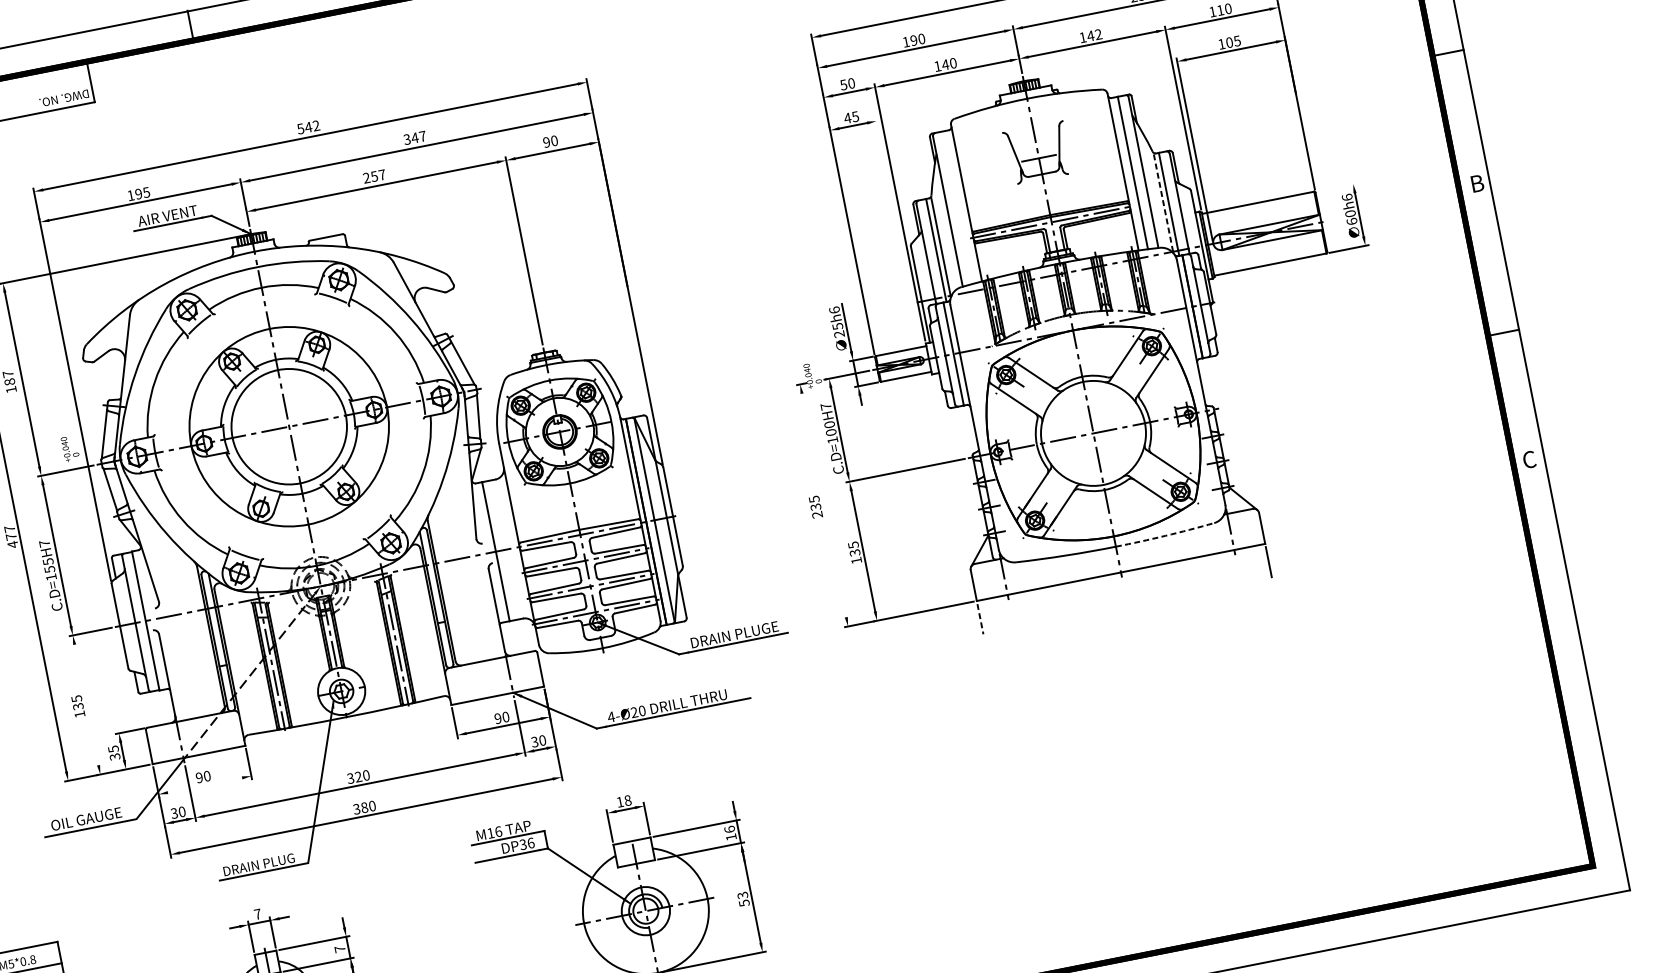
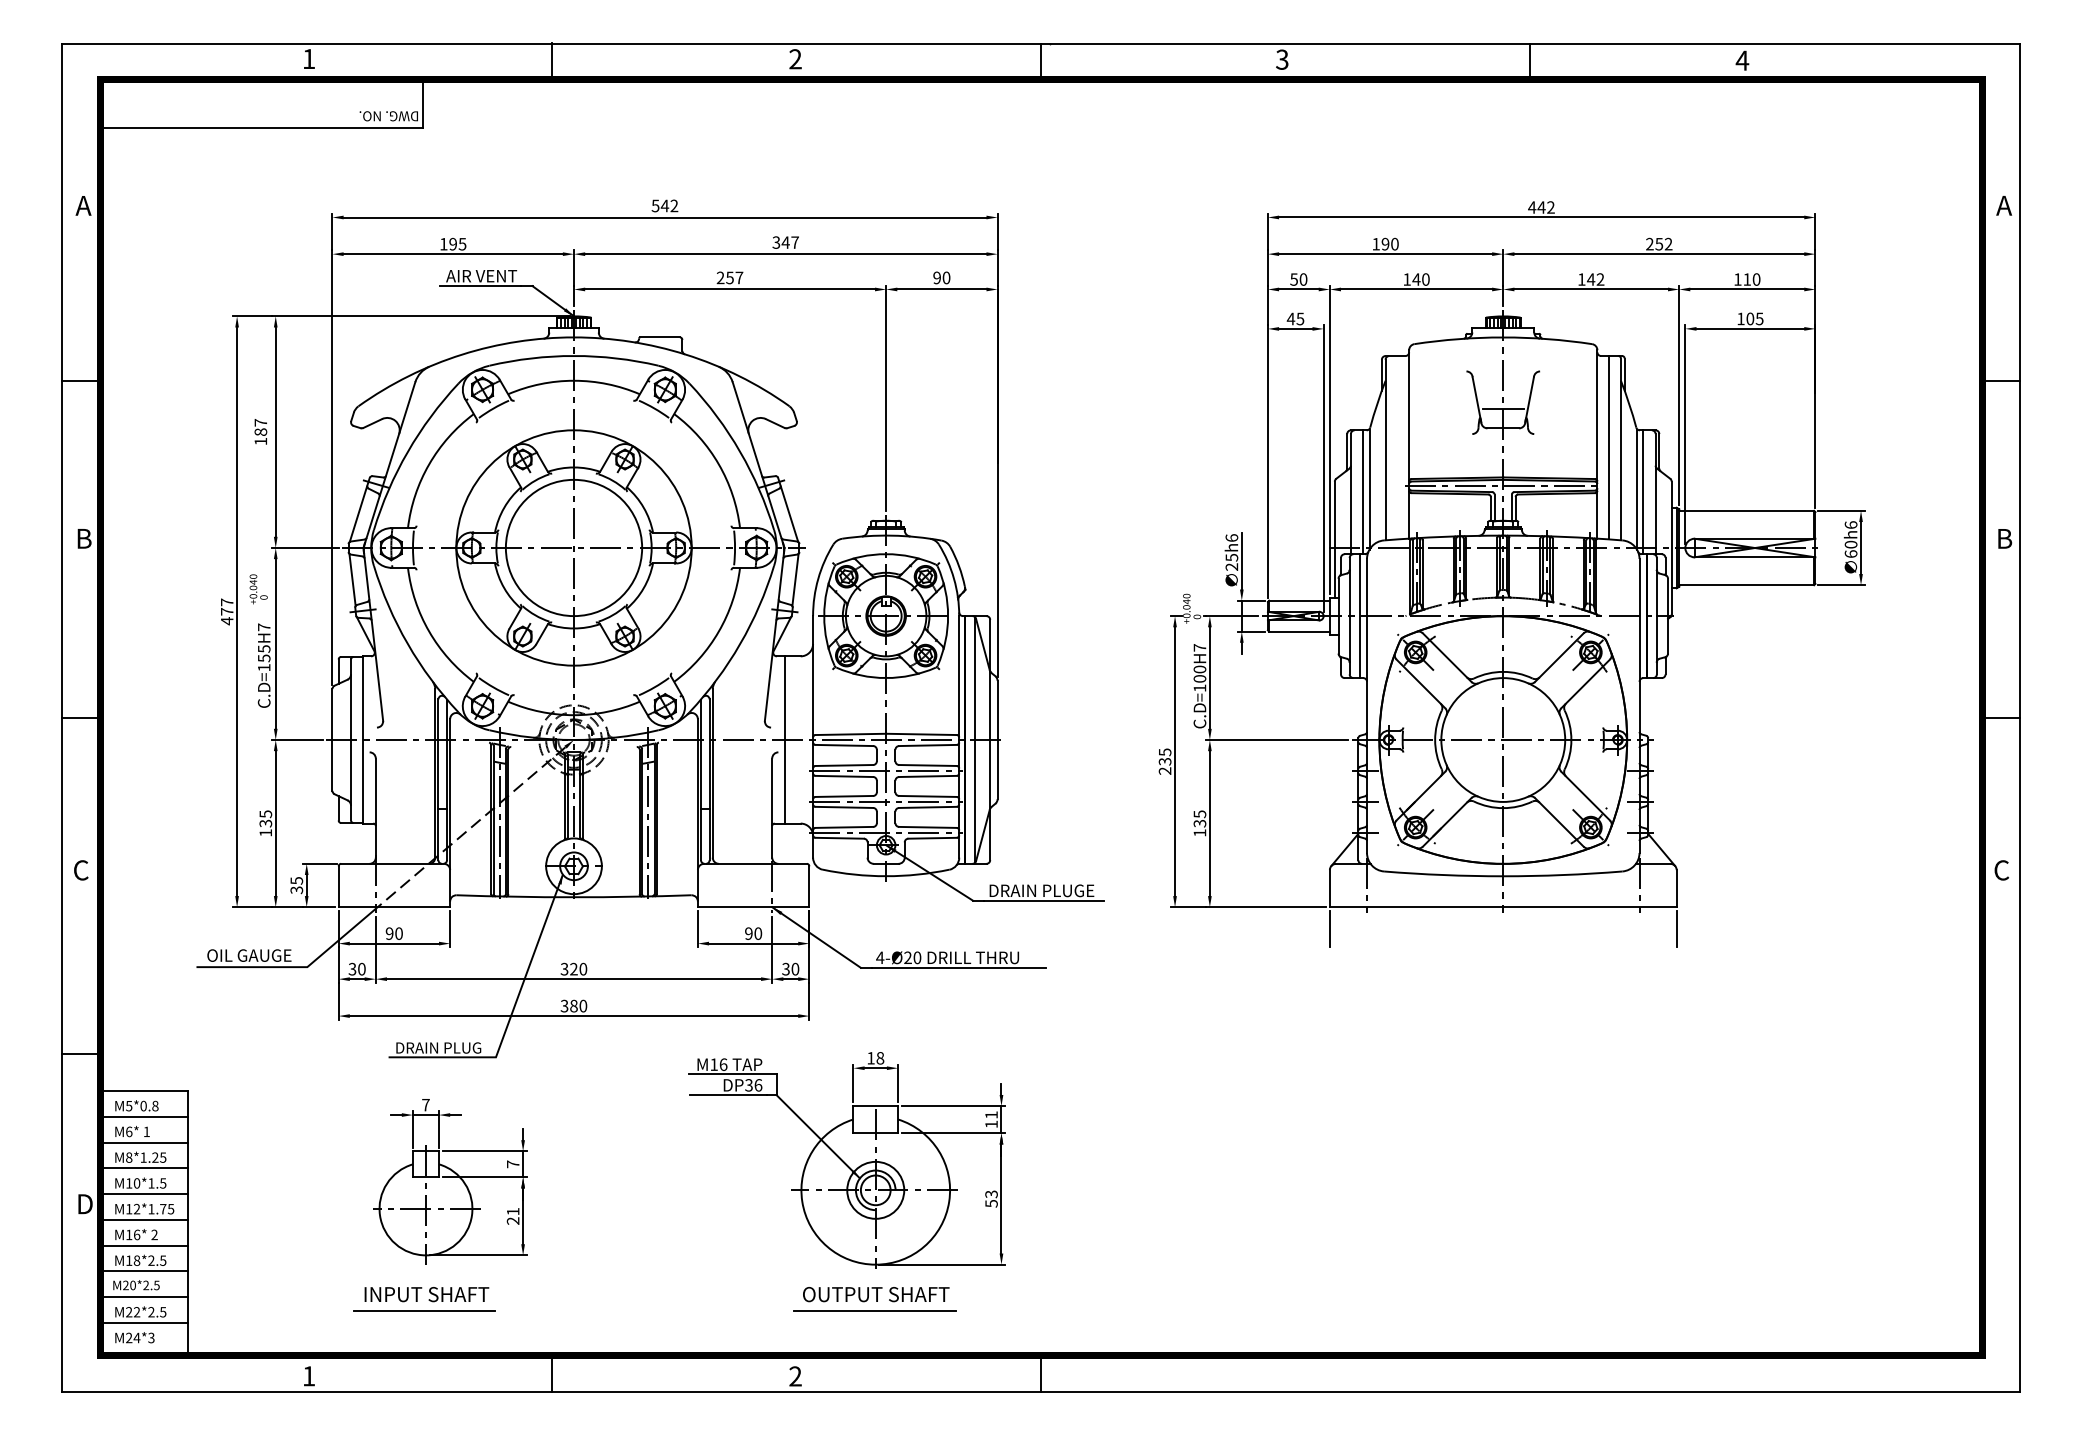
line: (1336, 187) -> (1840, 510), added
line: (1163, 203) -> (1637, 489), dashed -> solid
line: (899, 237) -> (1323, 468), added
text: (70, 448) -> (258, 589), moved
line: (824, 505) -> (1175, 761), added
arc: (1165, 536) -> (1562, 875), dashed -> solid
line: (980, 619) -> (1329, 929), dashed -> solid
line: (86, 704) -> (275, 823), added
line: (205, 785) -> (394, 943), added
text: (729, 829) -> (991, 1114), 16 -> 11

